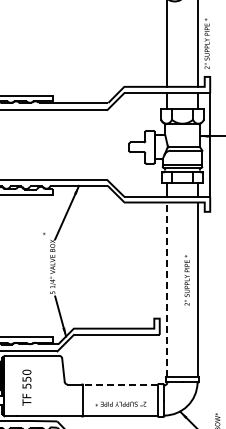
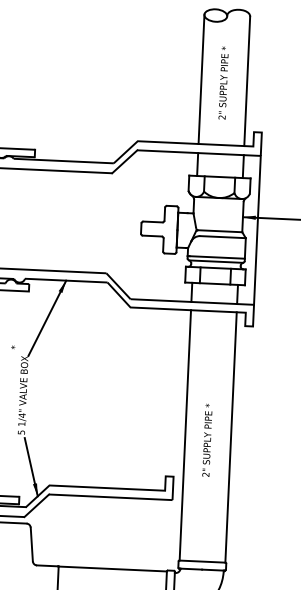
text: (206, 43) -> (222, 82), moved
text: (186, 280) -> (206, 440), moved
line: (166, 289) -> (185, 435), dashed -> solid
line: (120, 384) -> (112, 568), dashed -> solid

